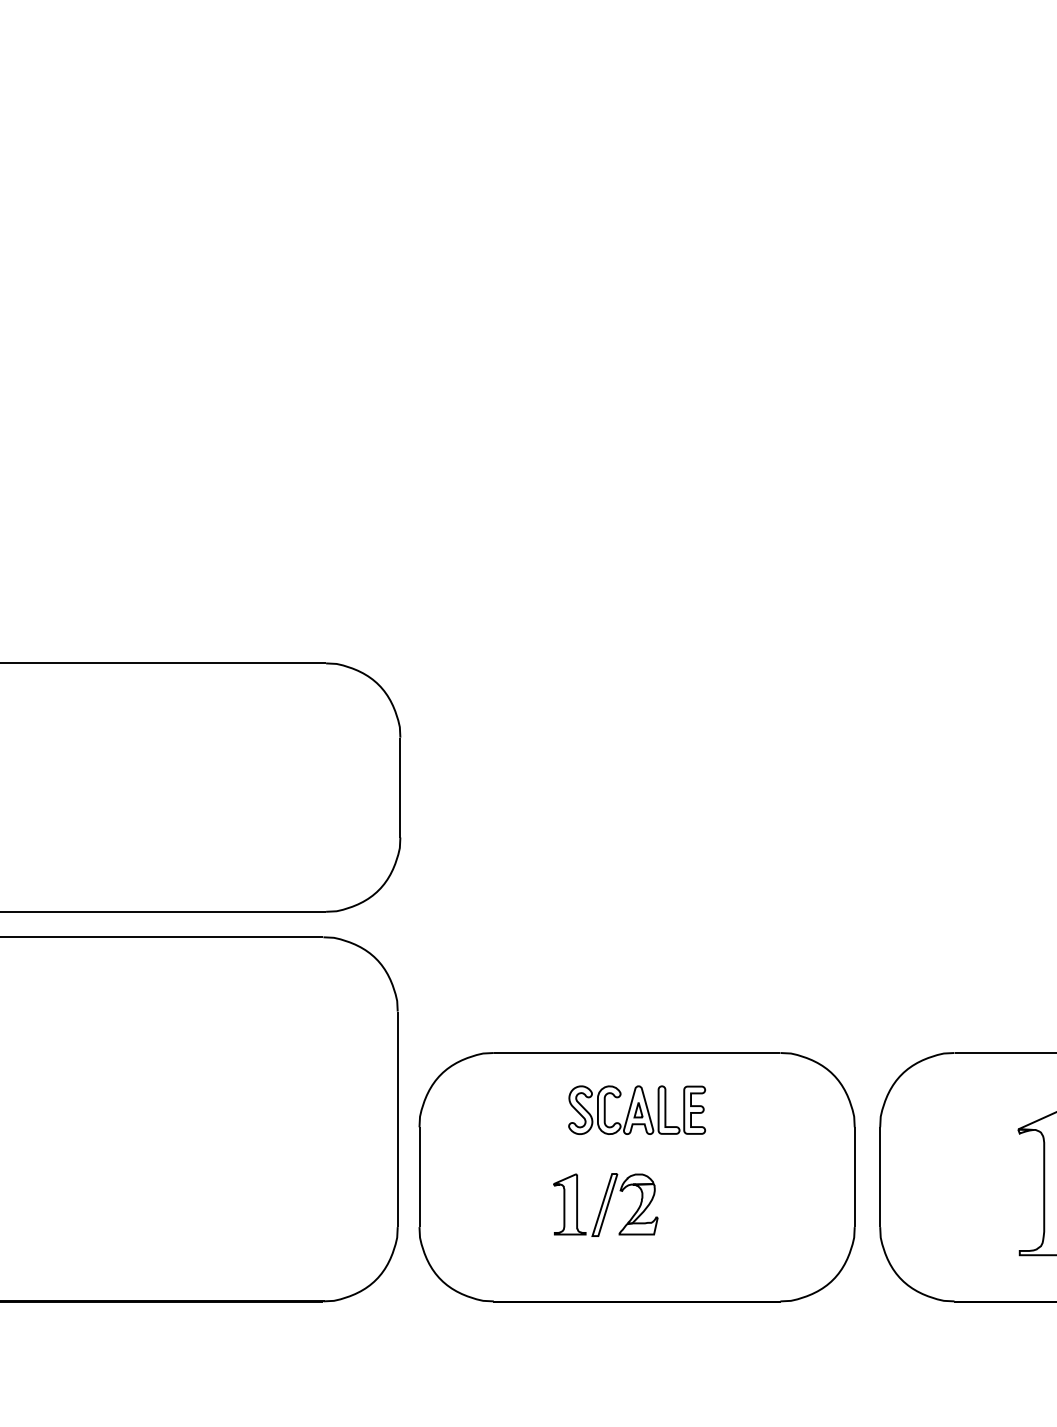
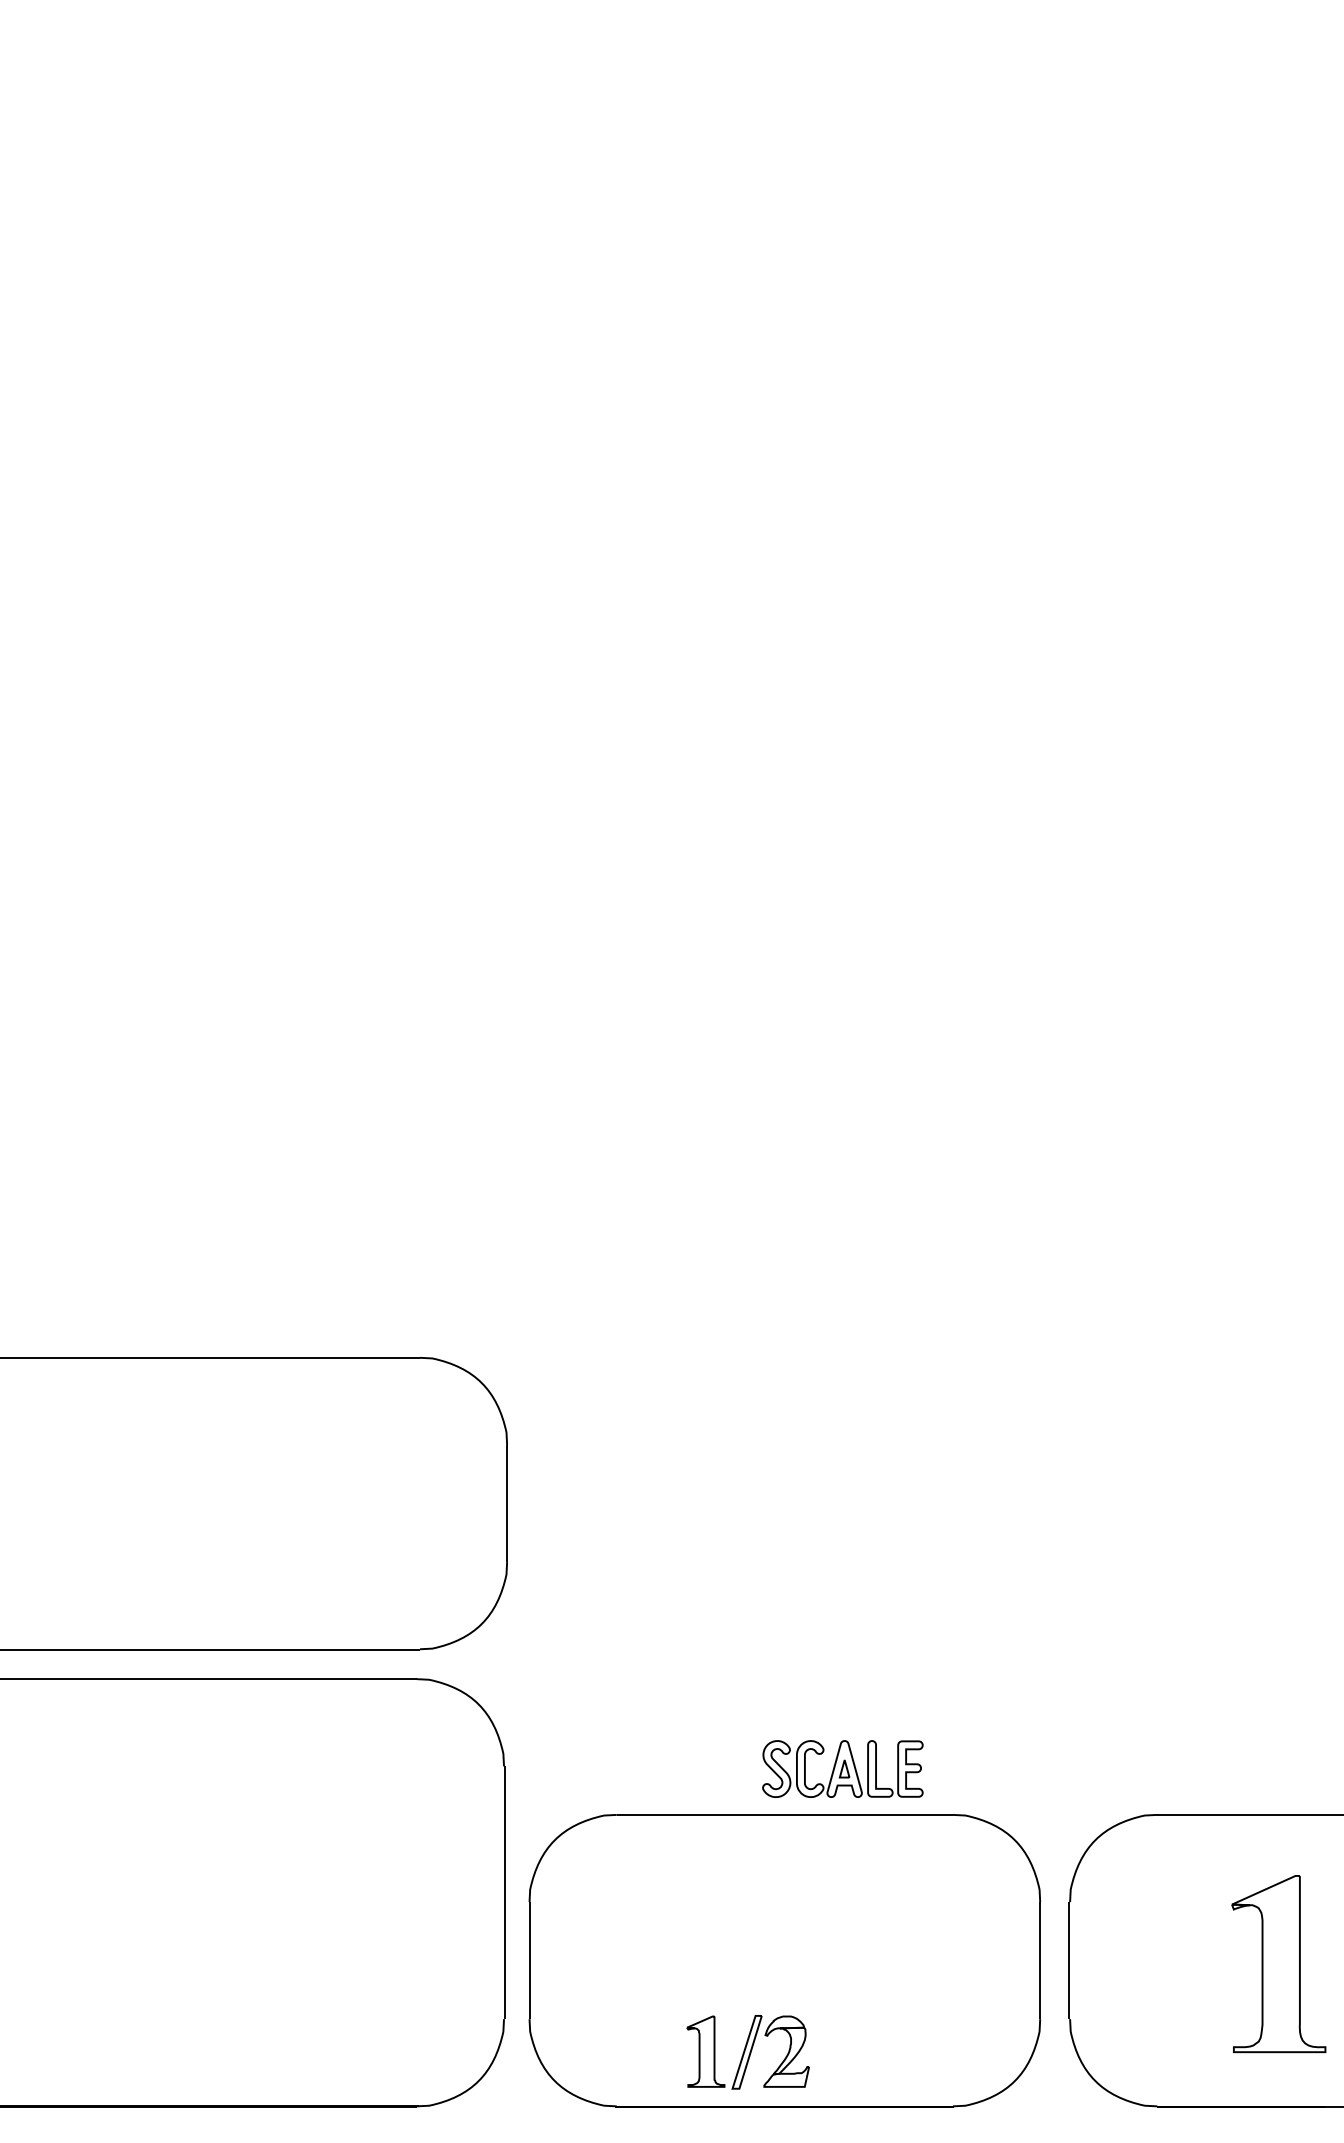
part: (636, 1109) -> (842, 1768), moved
part: (605, 1205) -> (747, 2052), moved

